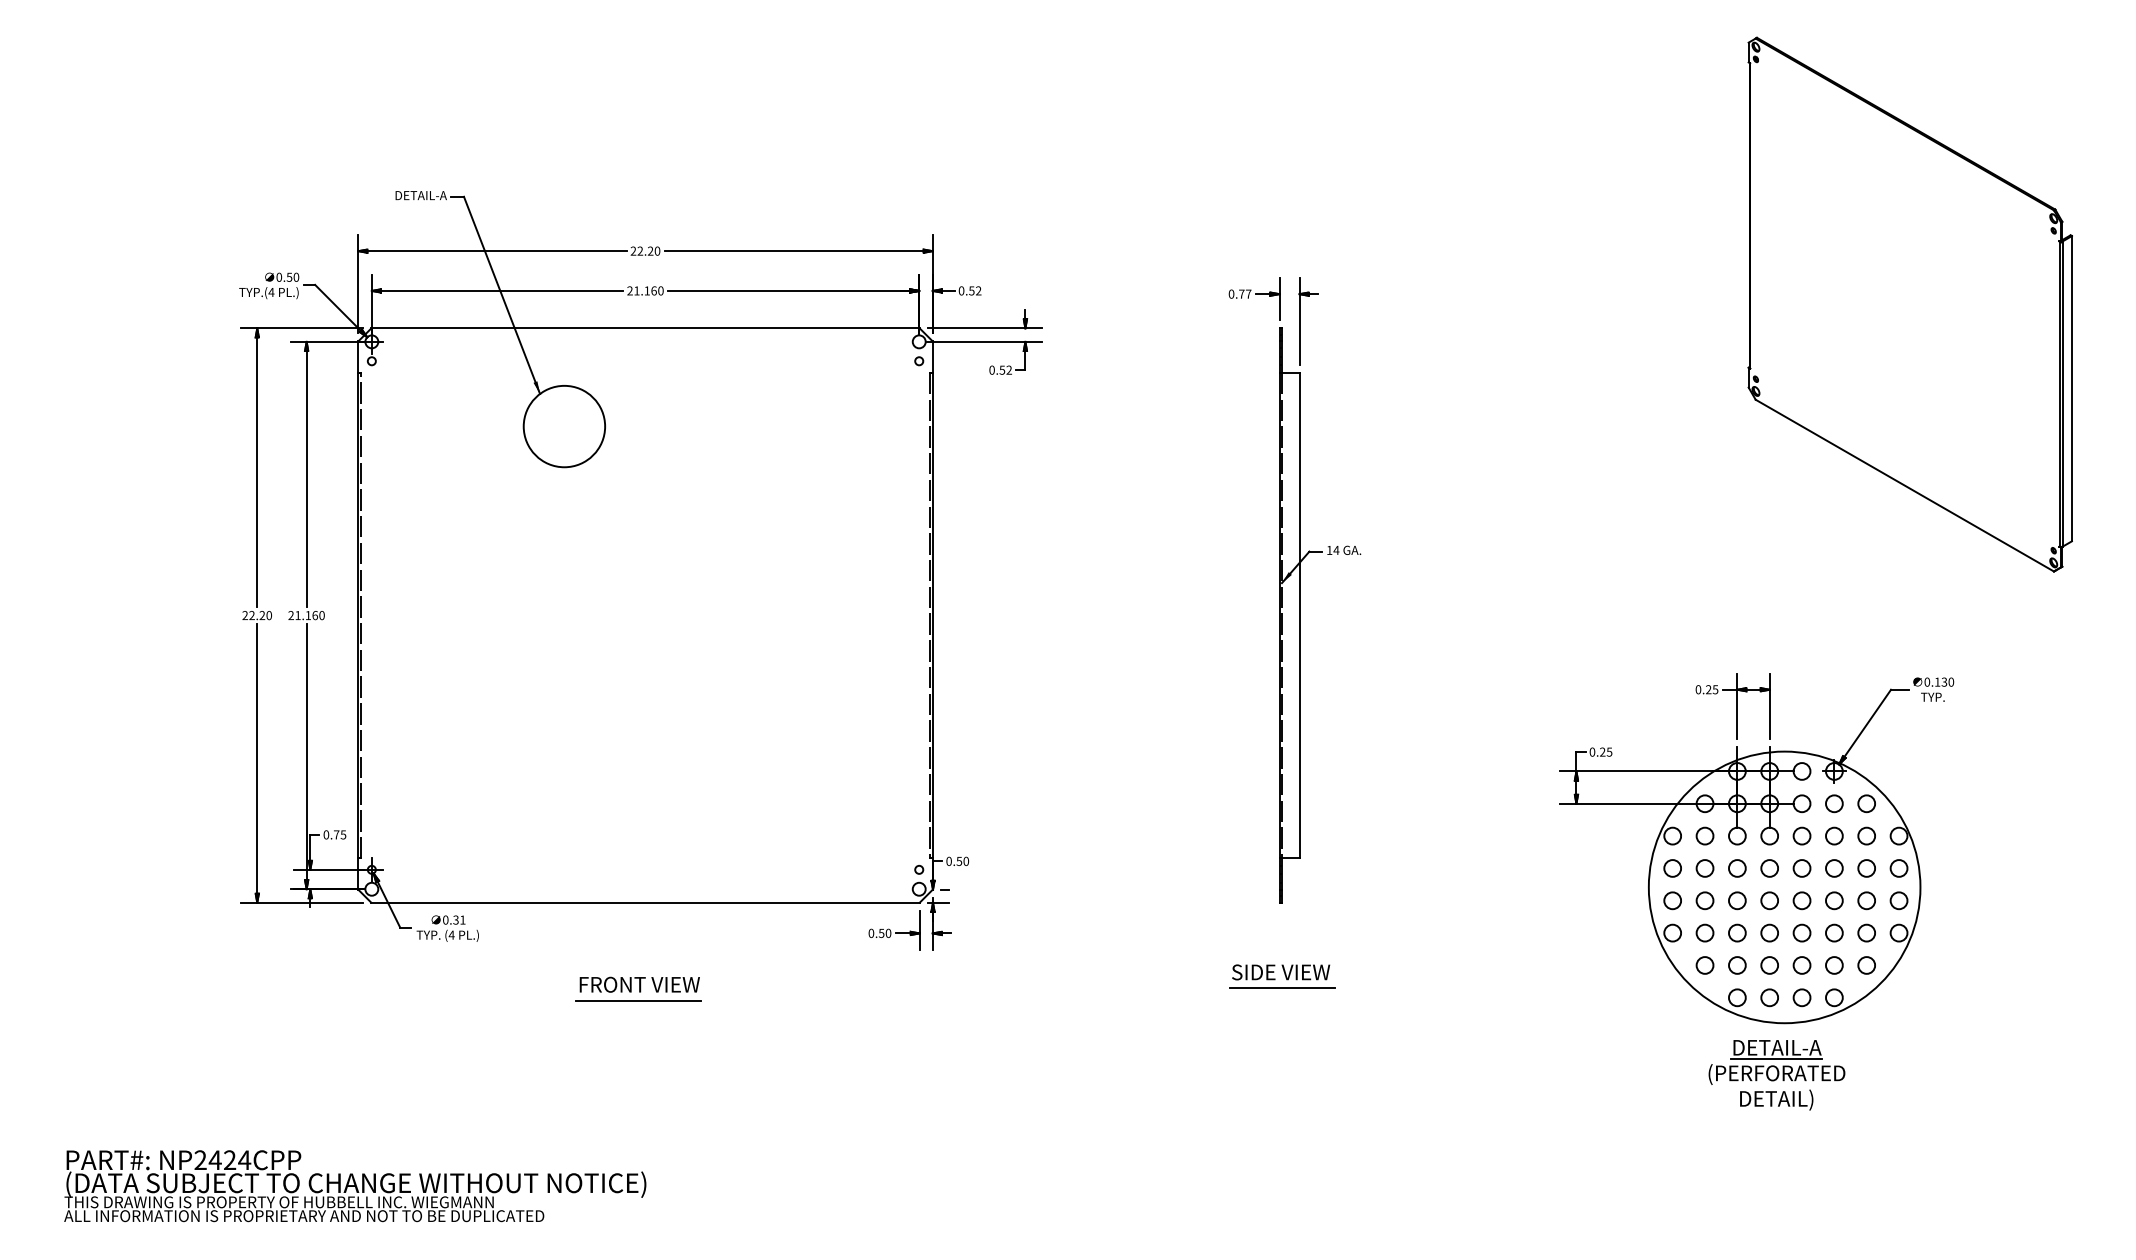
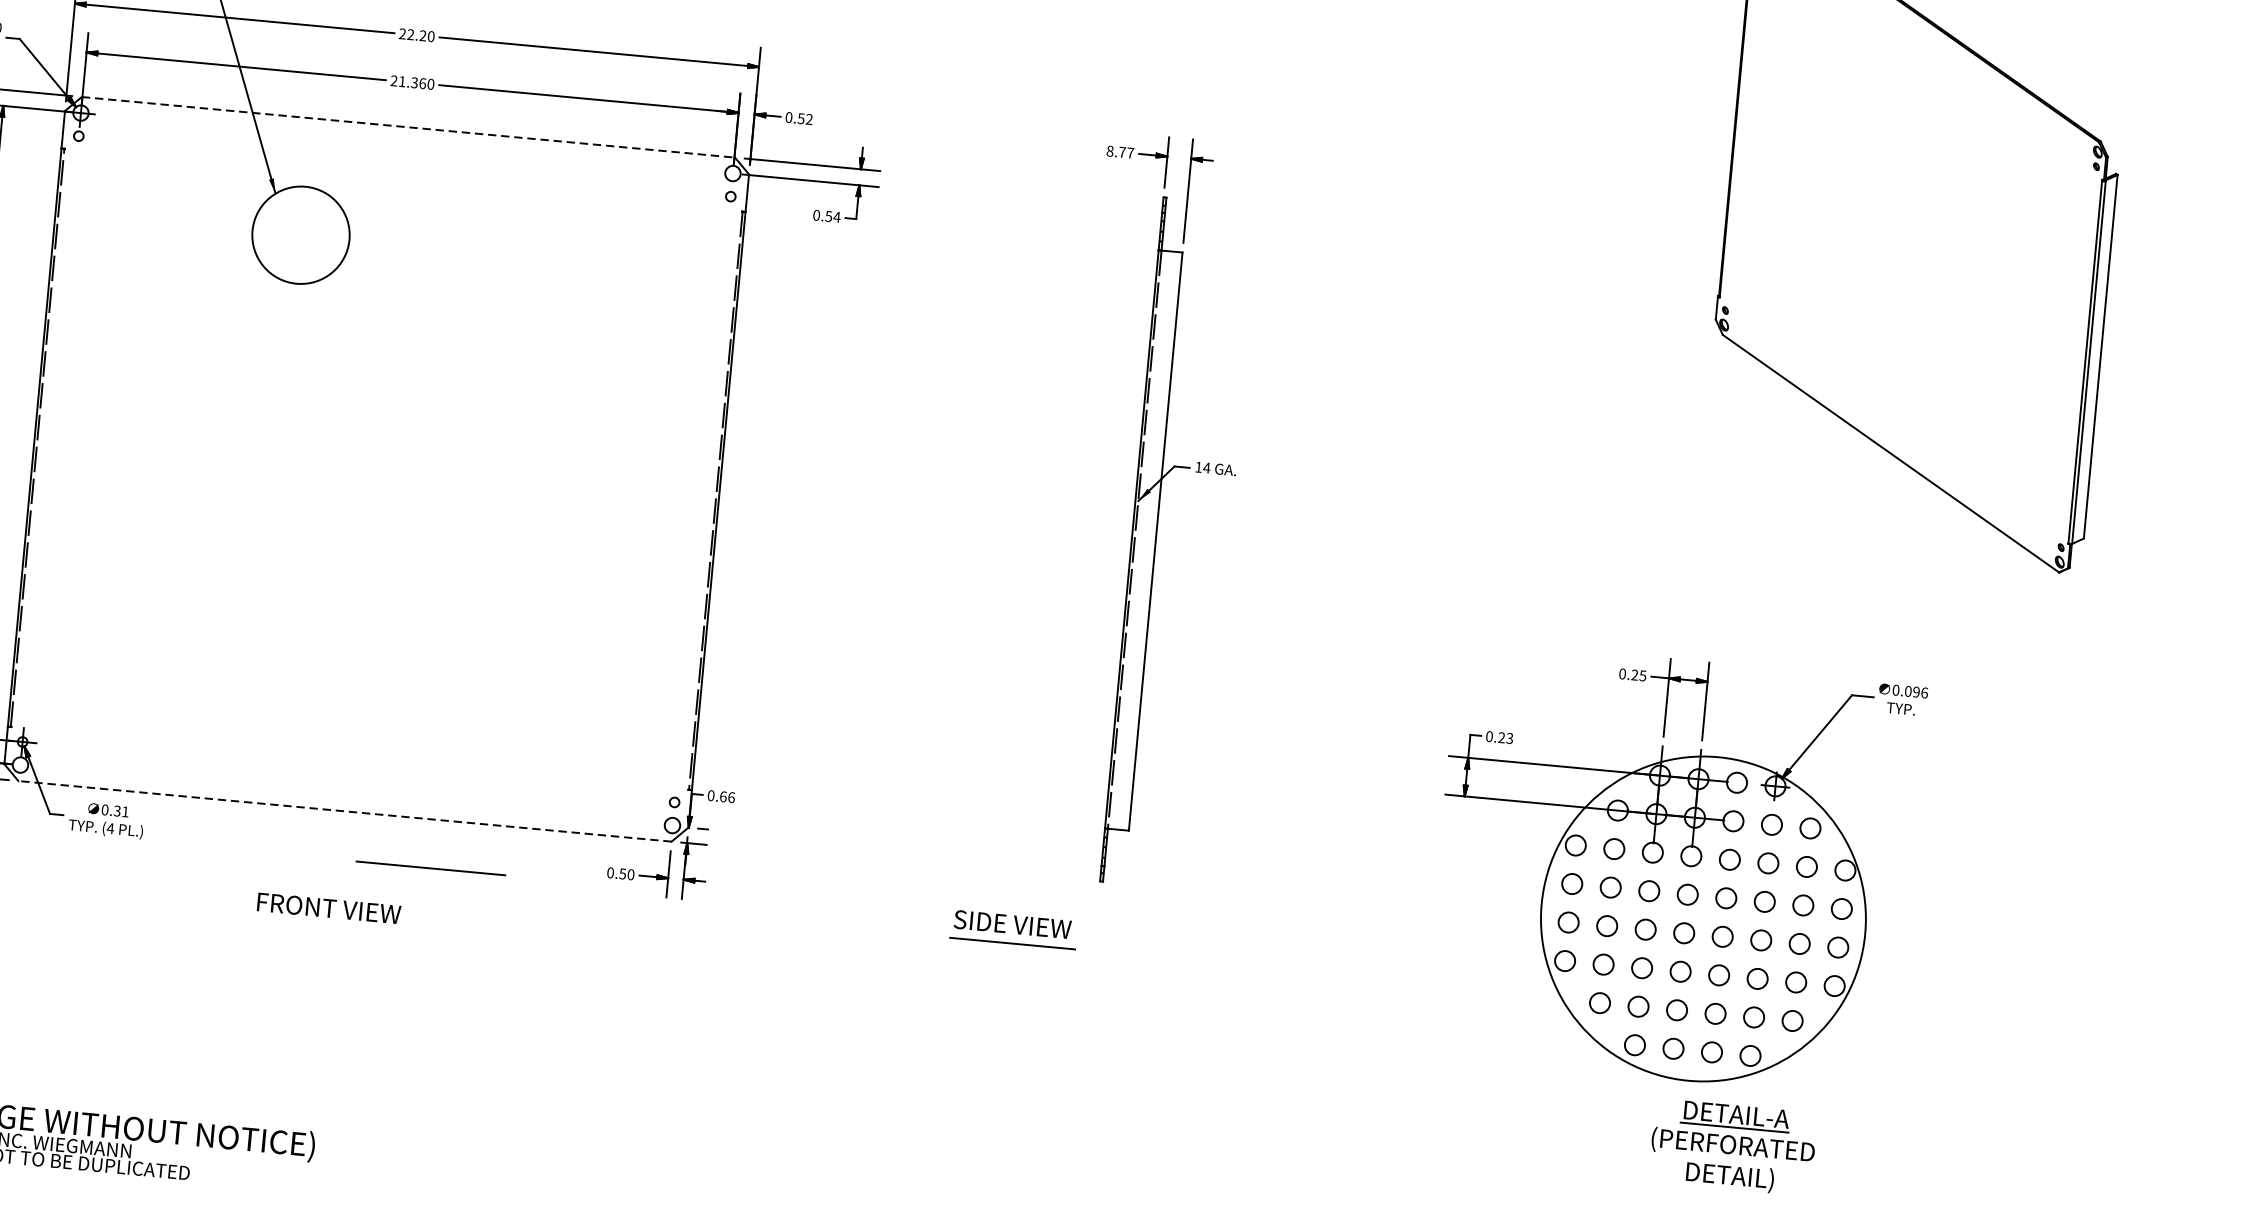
text: (646, 290) -> (413, 82), 21.160 -> 21.360
text: (1231, 294) -> (1110, 151), 0.77 -> 8.77
line: (646, 328) -> (409, 127), solid -> dashed
text: (1009, 369) -> (837, 216), 0.52 -> 0.54
text: (1944, 681) -> (1916, 691), 0.130 -> 0.096
text: (1609, 751) -> (1509, 737), 0.25 -> 0.23
text: (962, 860) -> (727, 796), 0.50 -> 0.66
line: (645, 902) -> (344, 811), solid -> dashed
part: (1282, 976) -> (1013, 929), moved
line: (638, 1000) -> (430, 868), moved
part: (1776, 1075) -> (1732, 1147), moved

